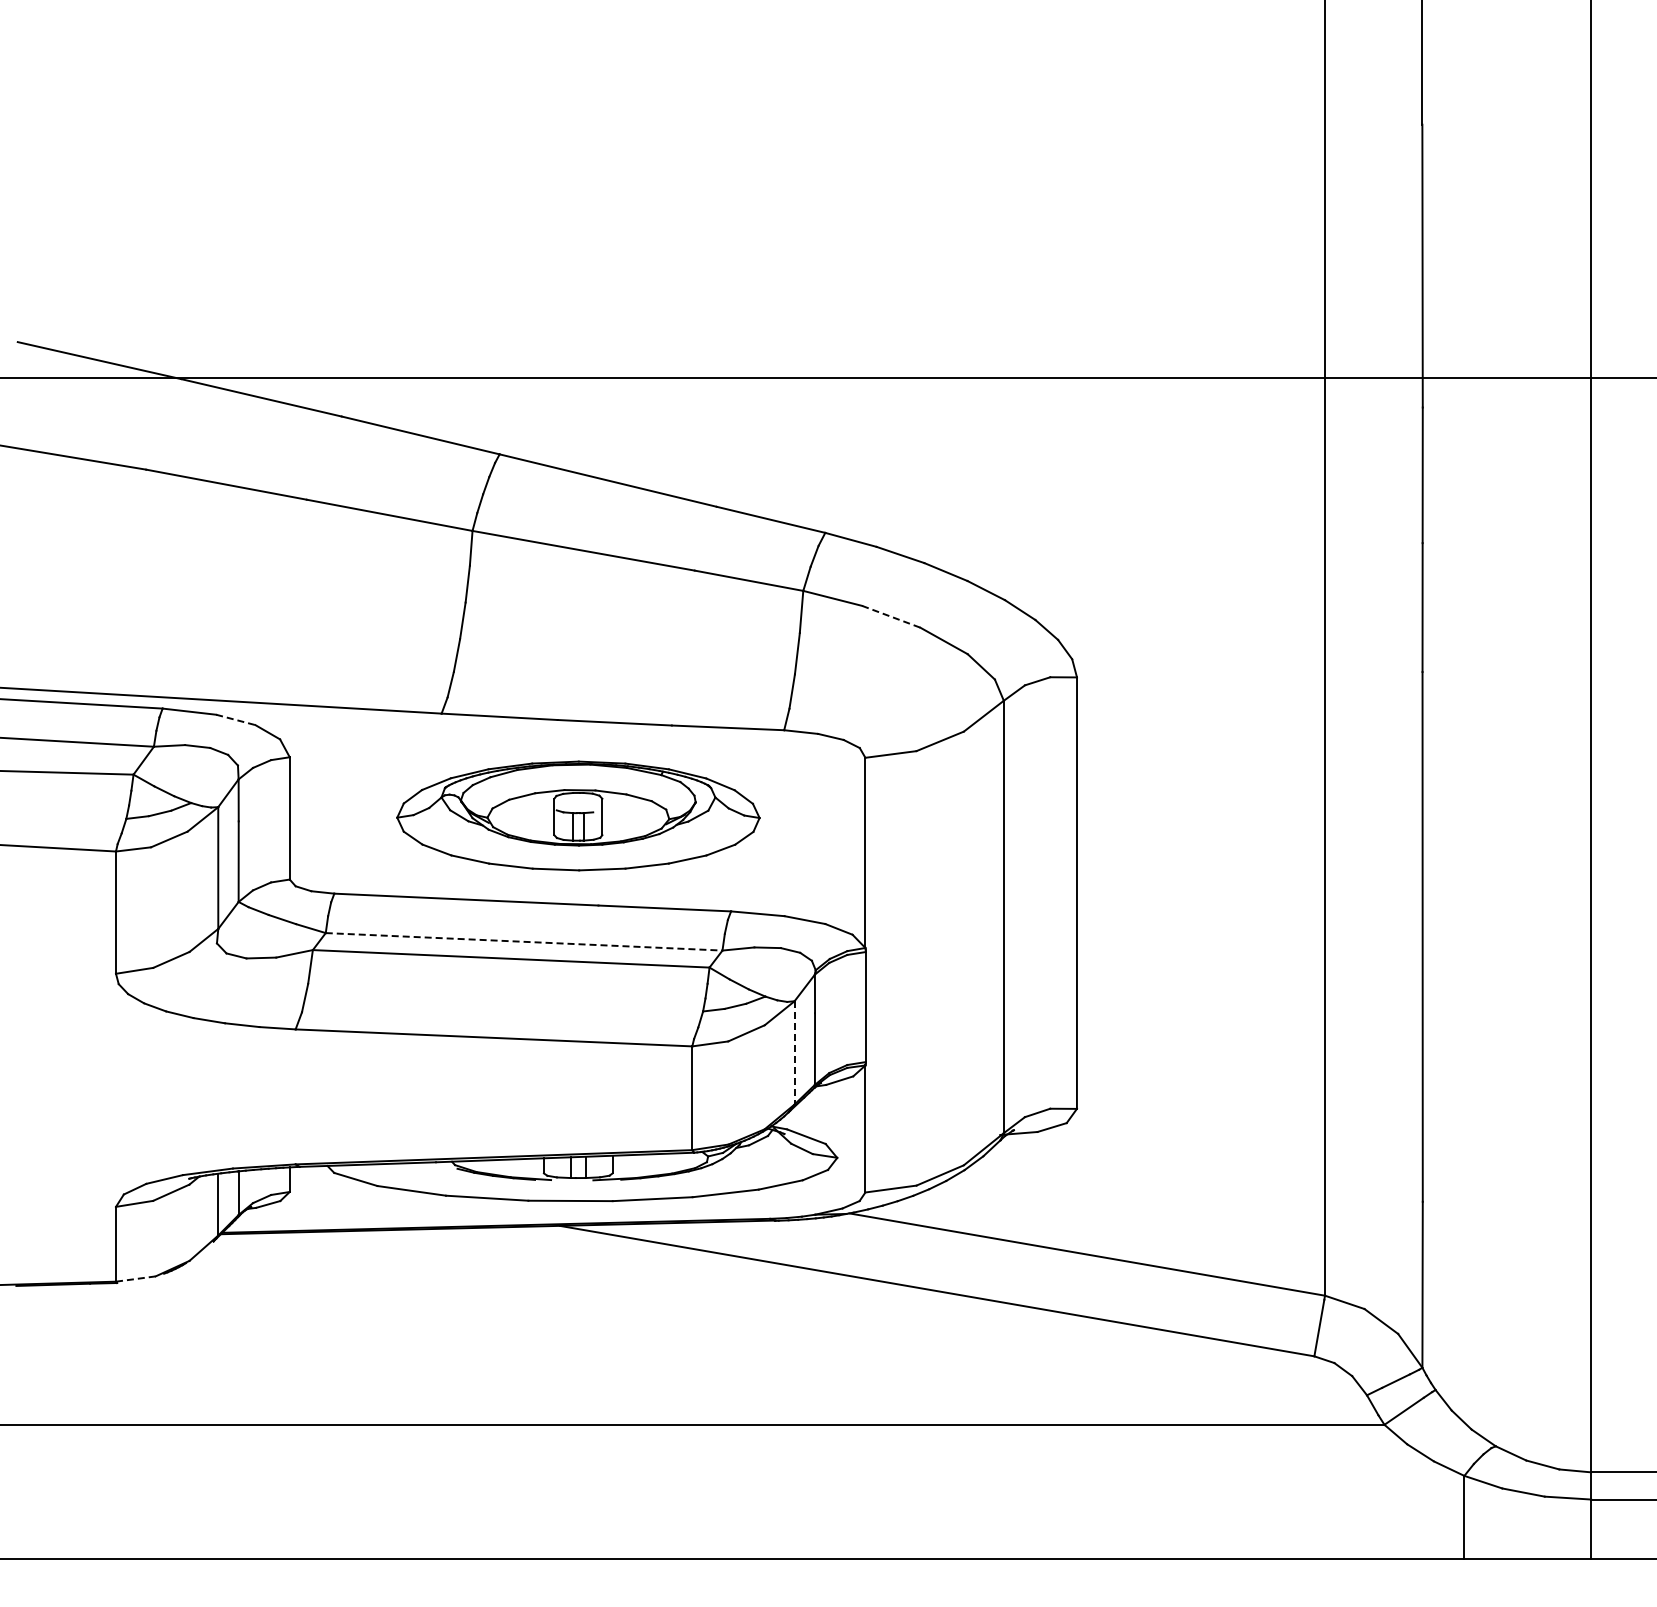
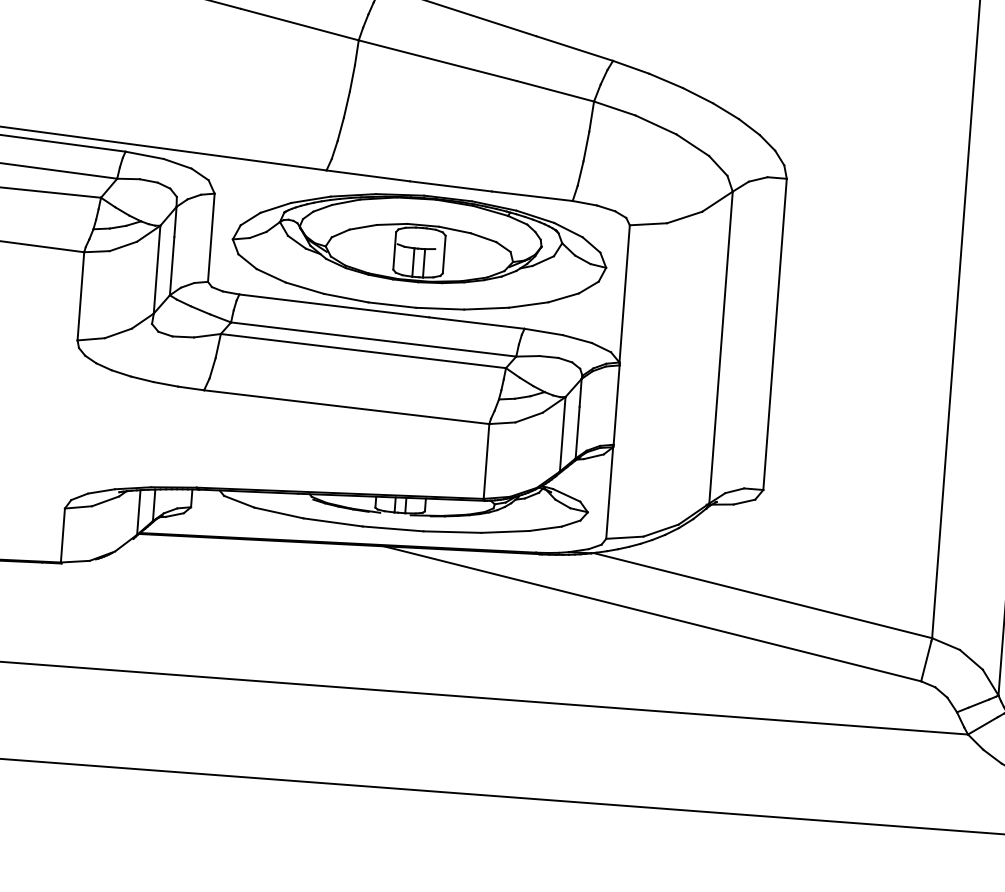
line: (891, 616) -> (656, 124), dashed -> solid
line: (236, 720) -> (178, 164), dashed -> solid
part: (578, 815) -> (419, 251), size x1.43
line: (524, 941) -> (373, 339), dashed -> solid
line: (794, 1052) -> (562, 434), dashed -> solid
line: (135, 1279) -> (75, 561), dashed -> solid

